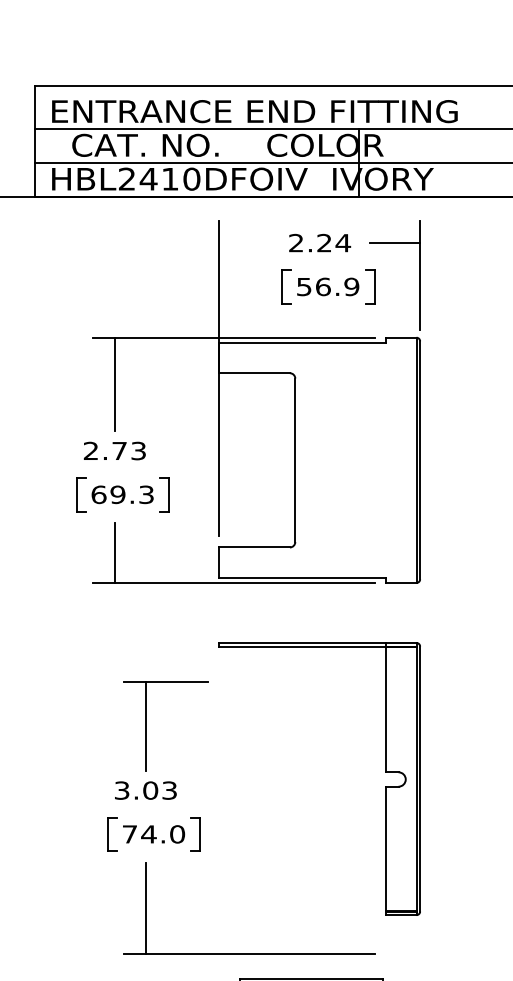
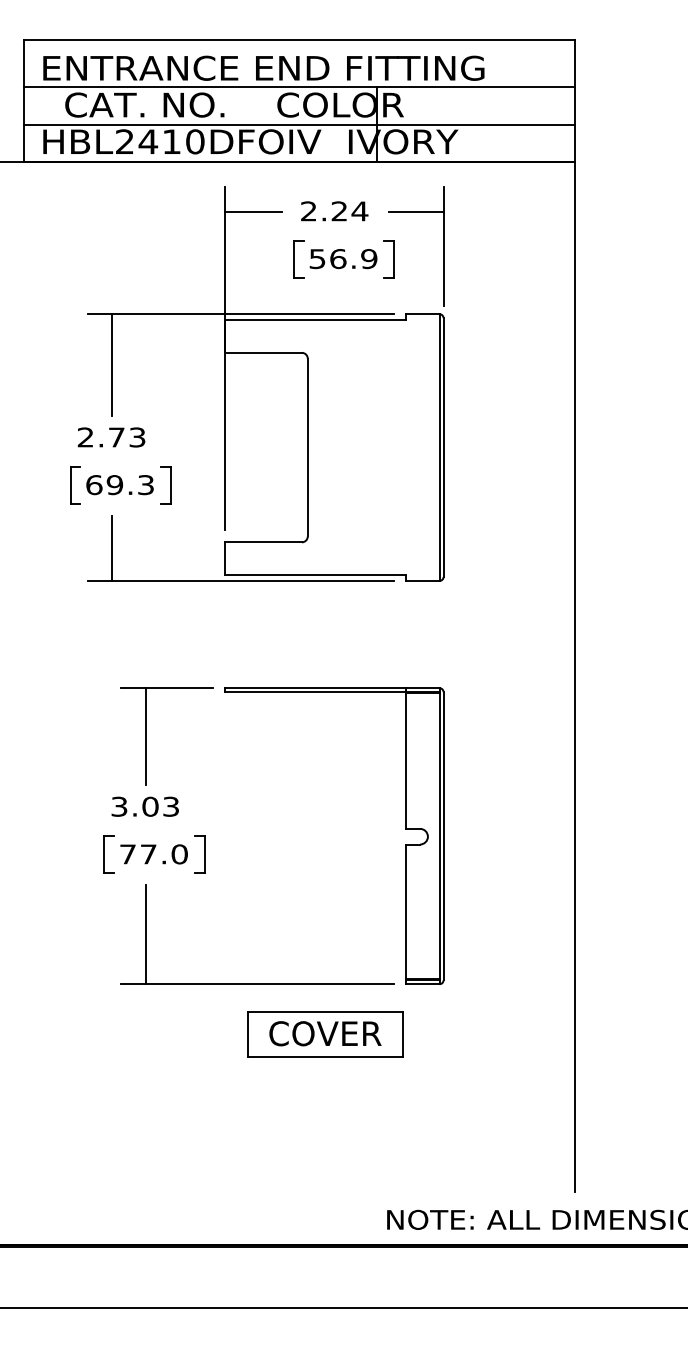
line: (244, 243) -> (252, 211), added
part: (385, 772) -> (405, 829), moved
text: (148, 834) -> (148, 854), 74.0 -> 77.0

